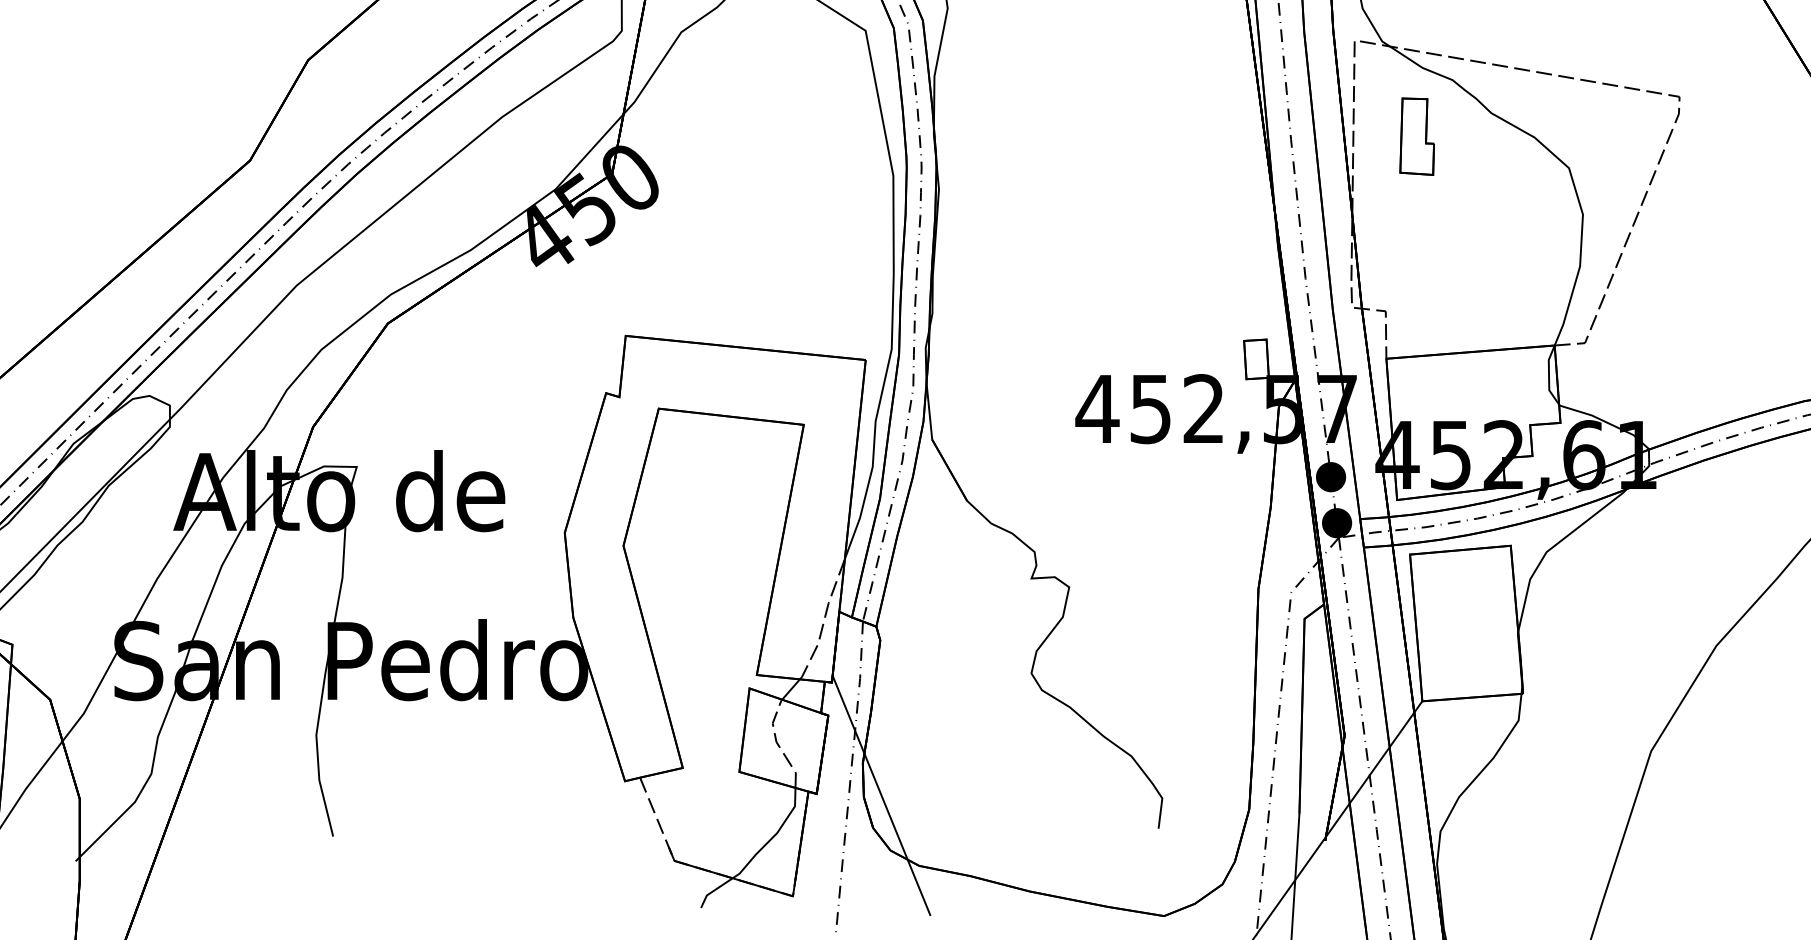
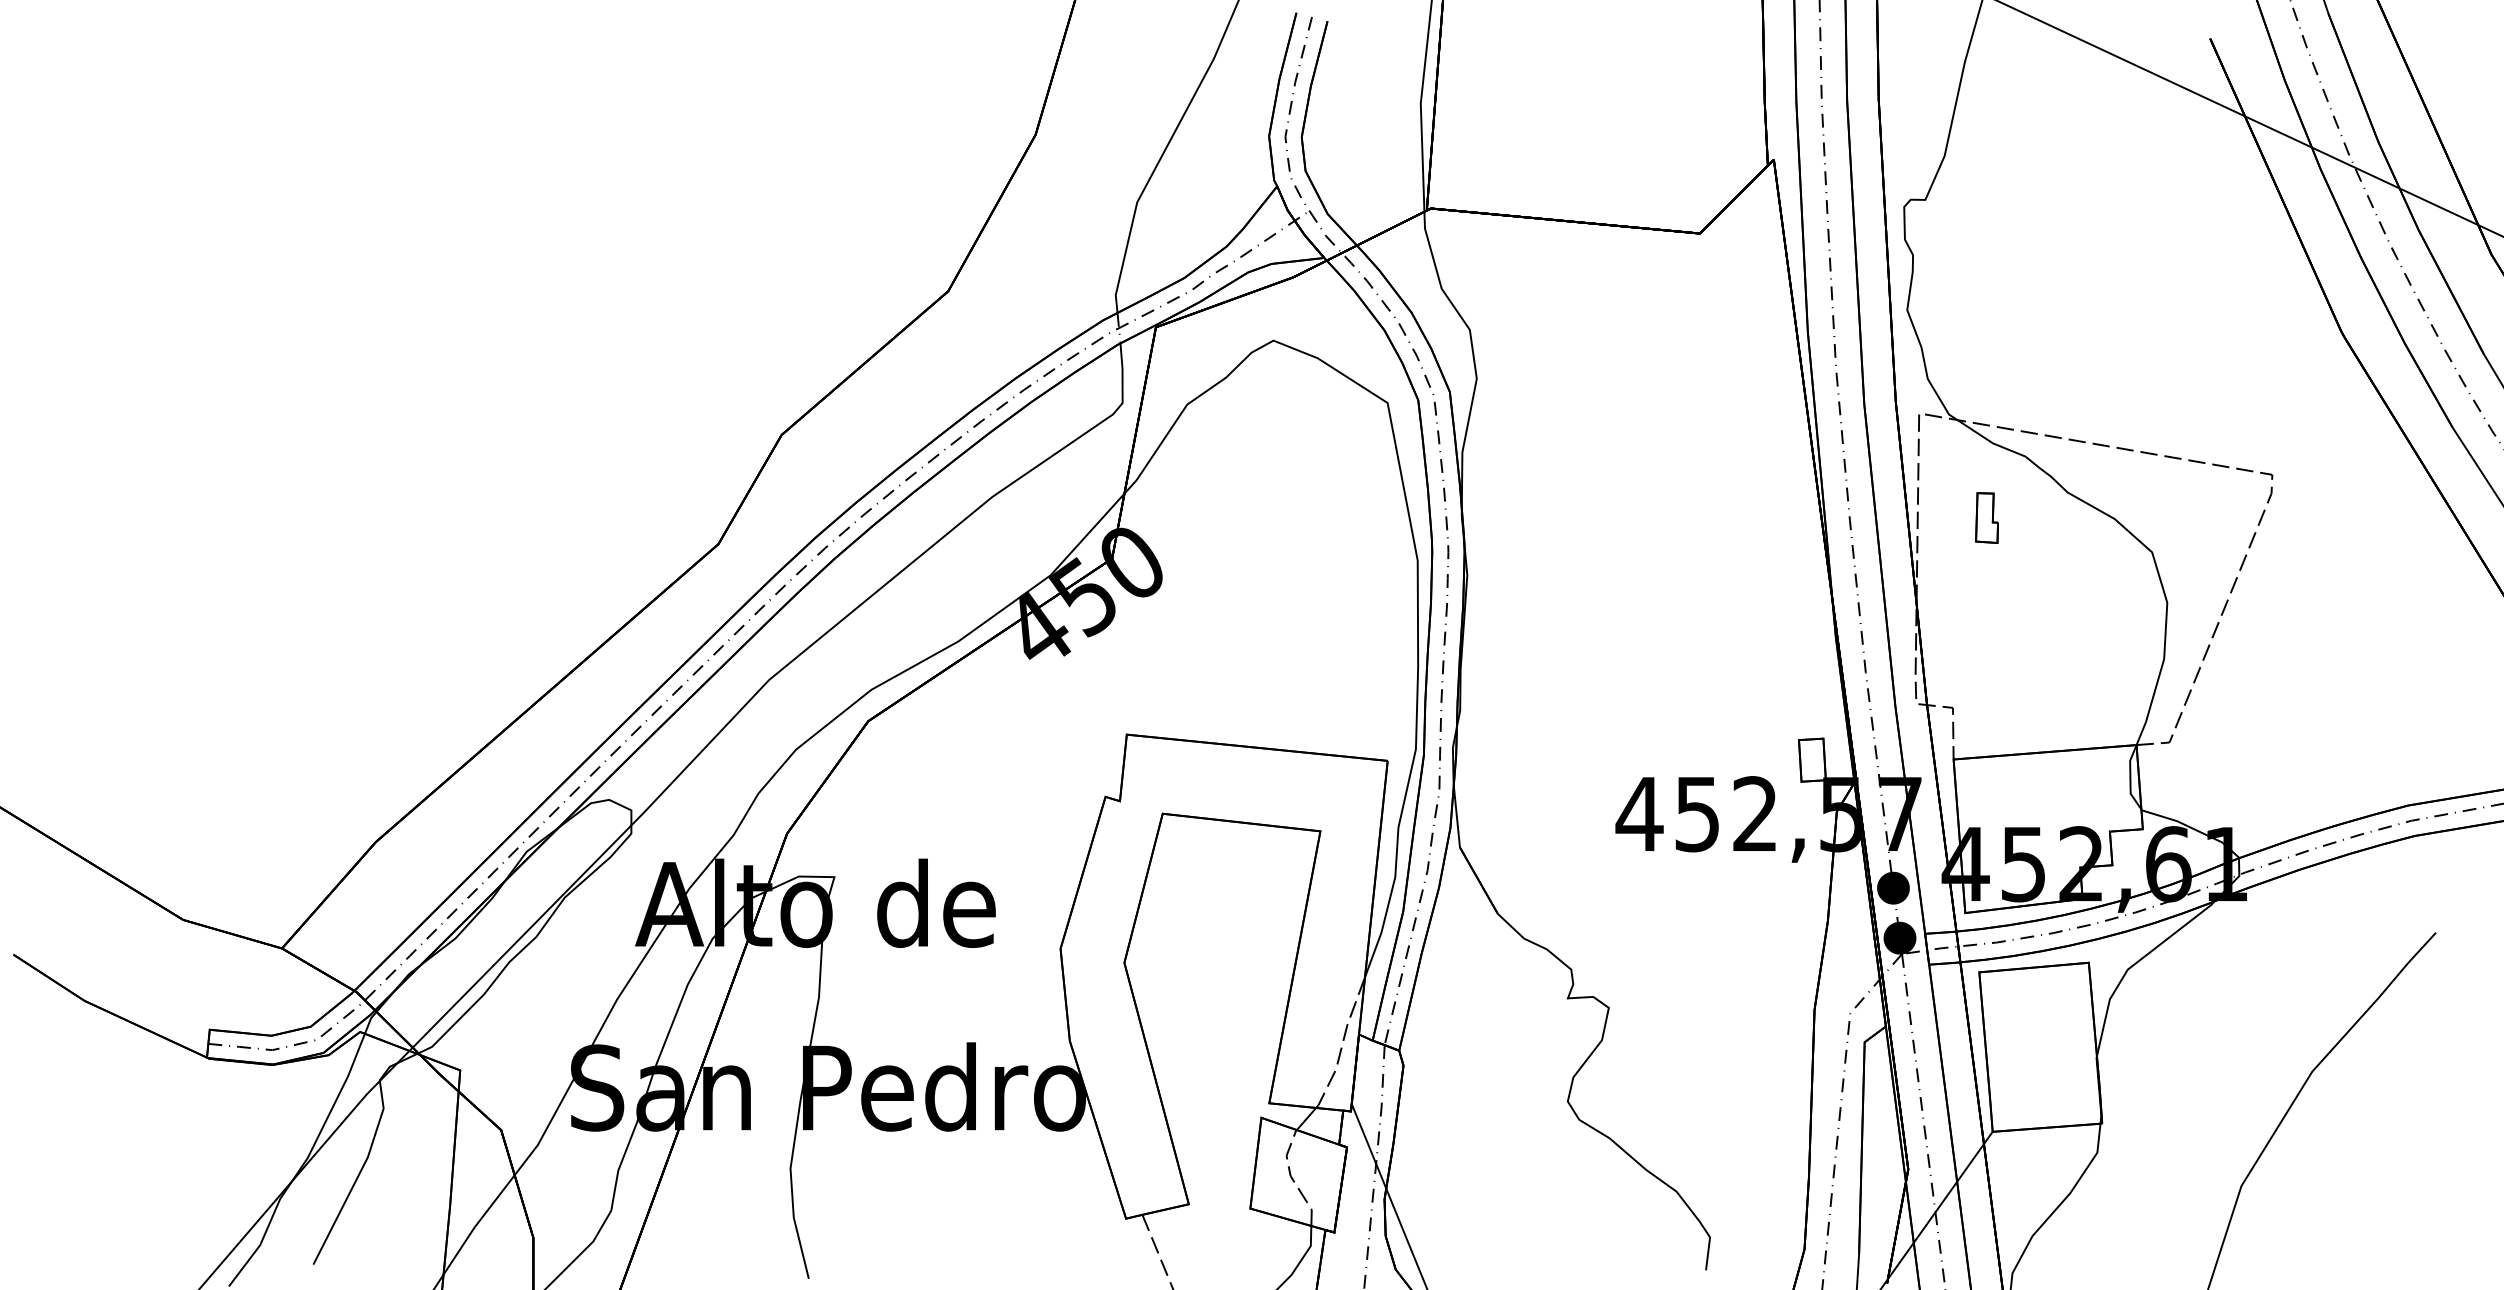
part: (1416, 136) -> (1986, 517), size x0.6

